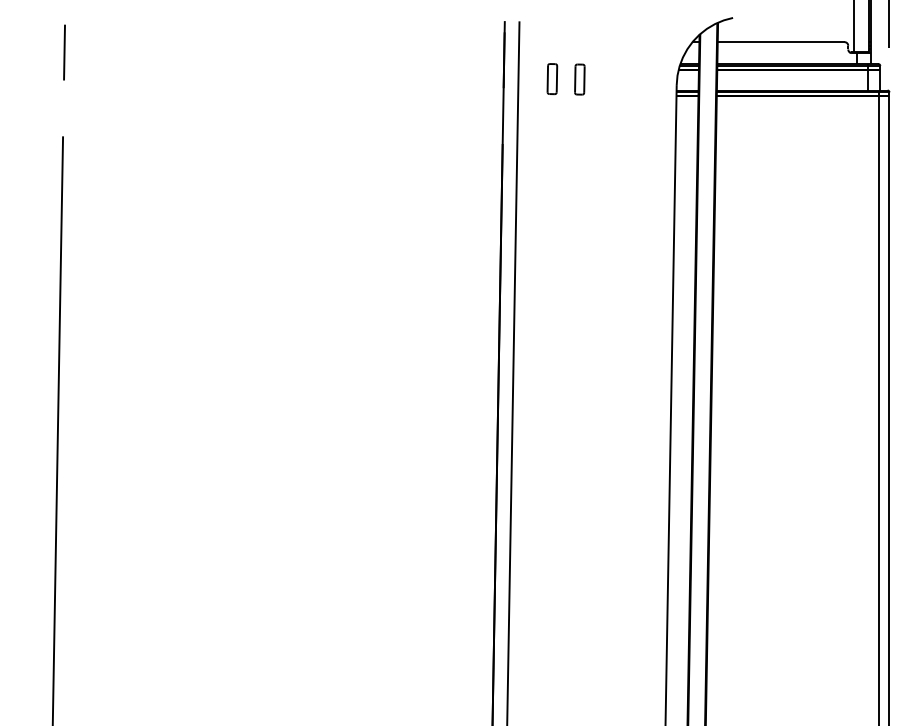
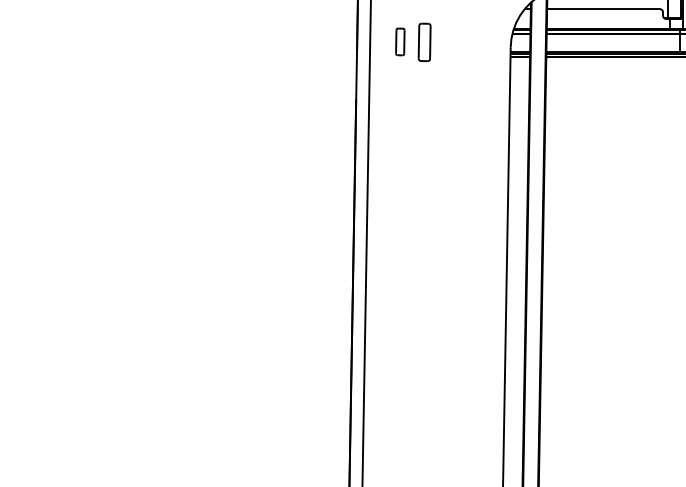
part: (579, 79) -> (424, 42), size x1.4

